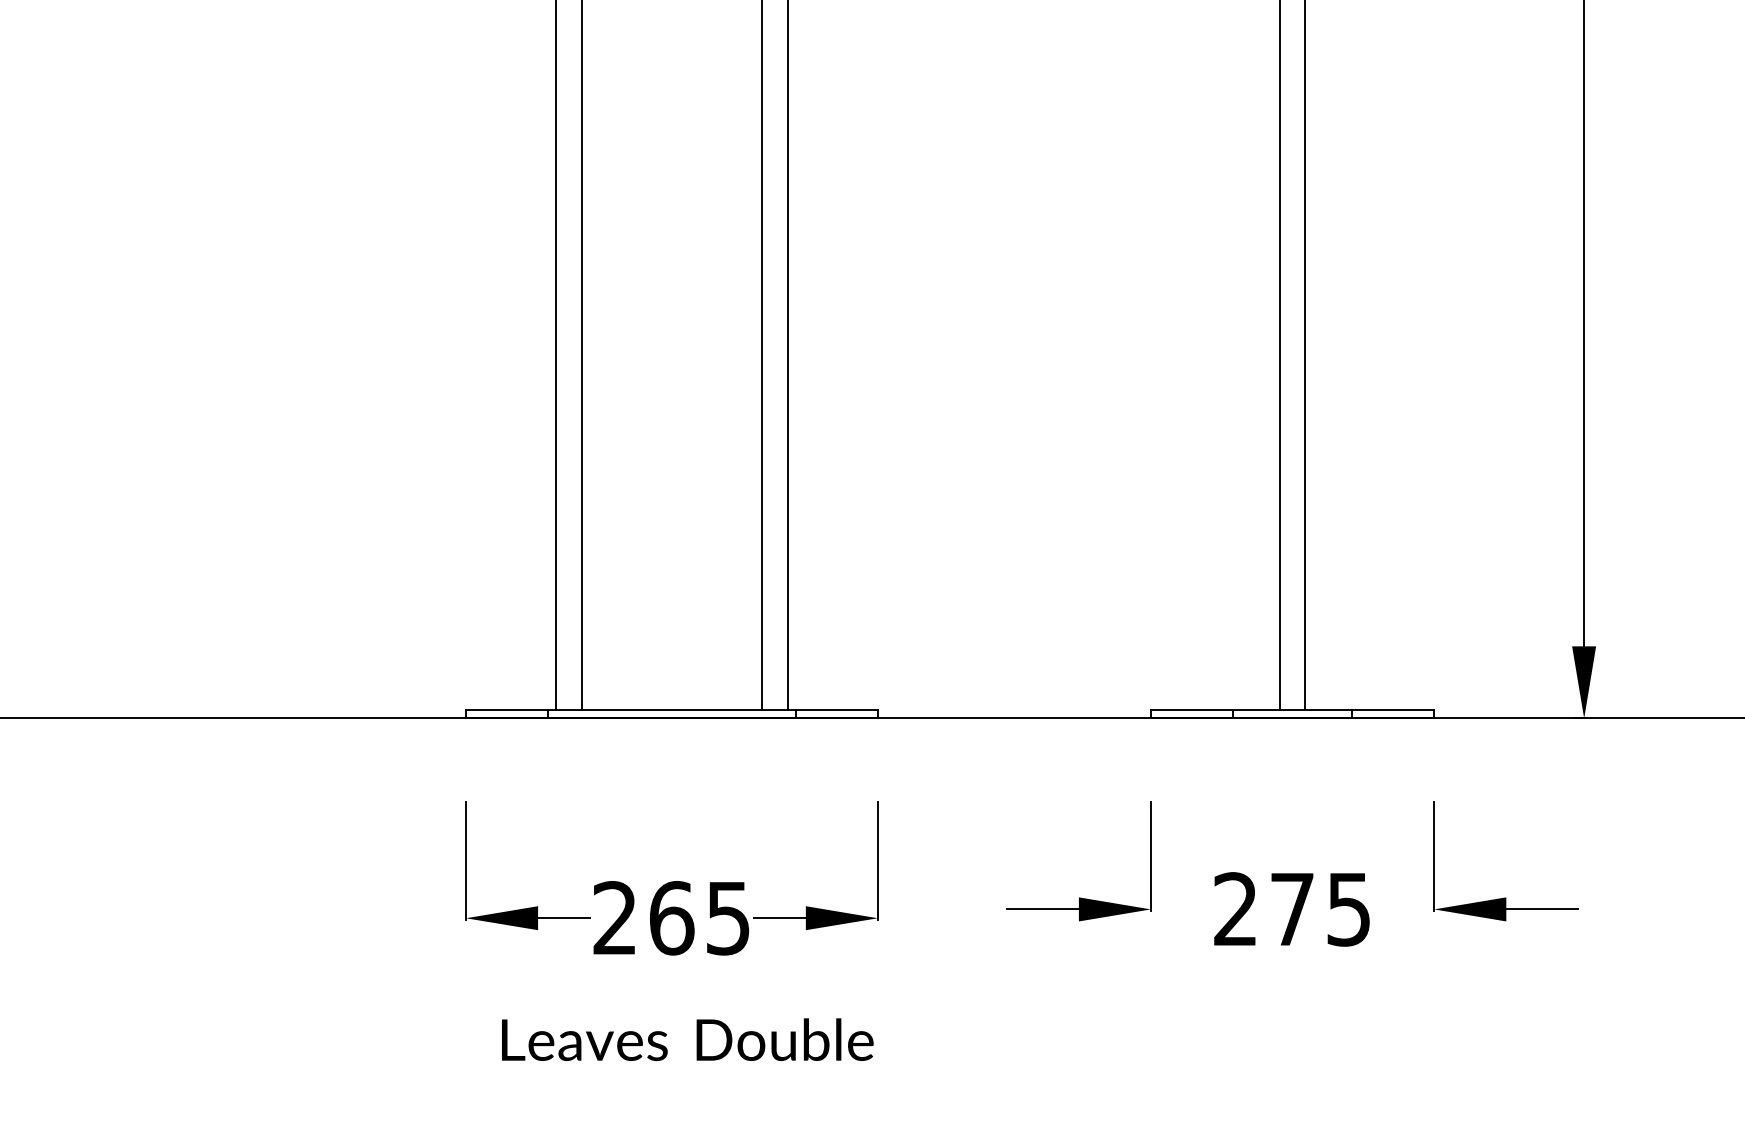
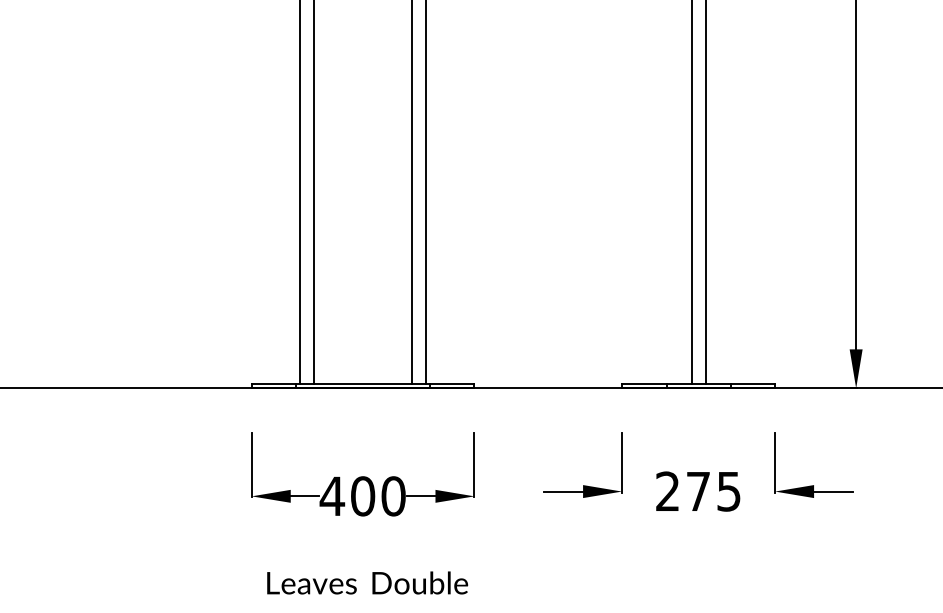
text: (670, 918) -> (362, 496), 265 -> 400
text: (687, 1038) -> (367, 582), moved

